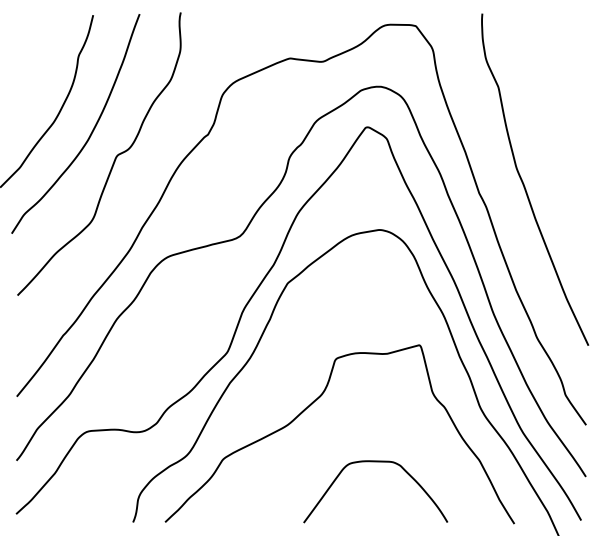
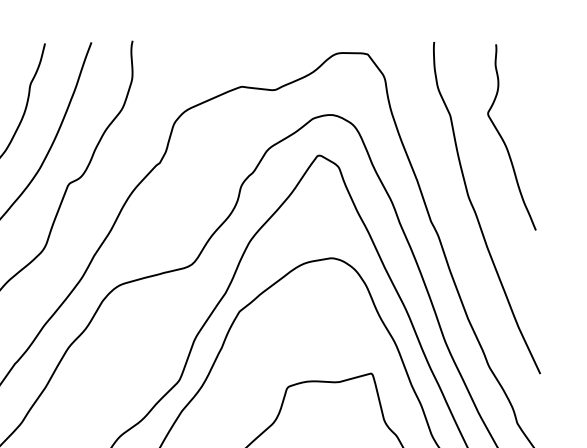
curve: (552, 112) -> (504, 140), added

